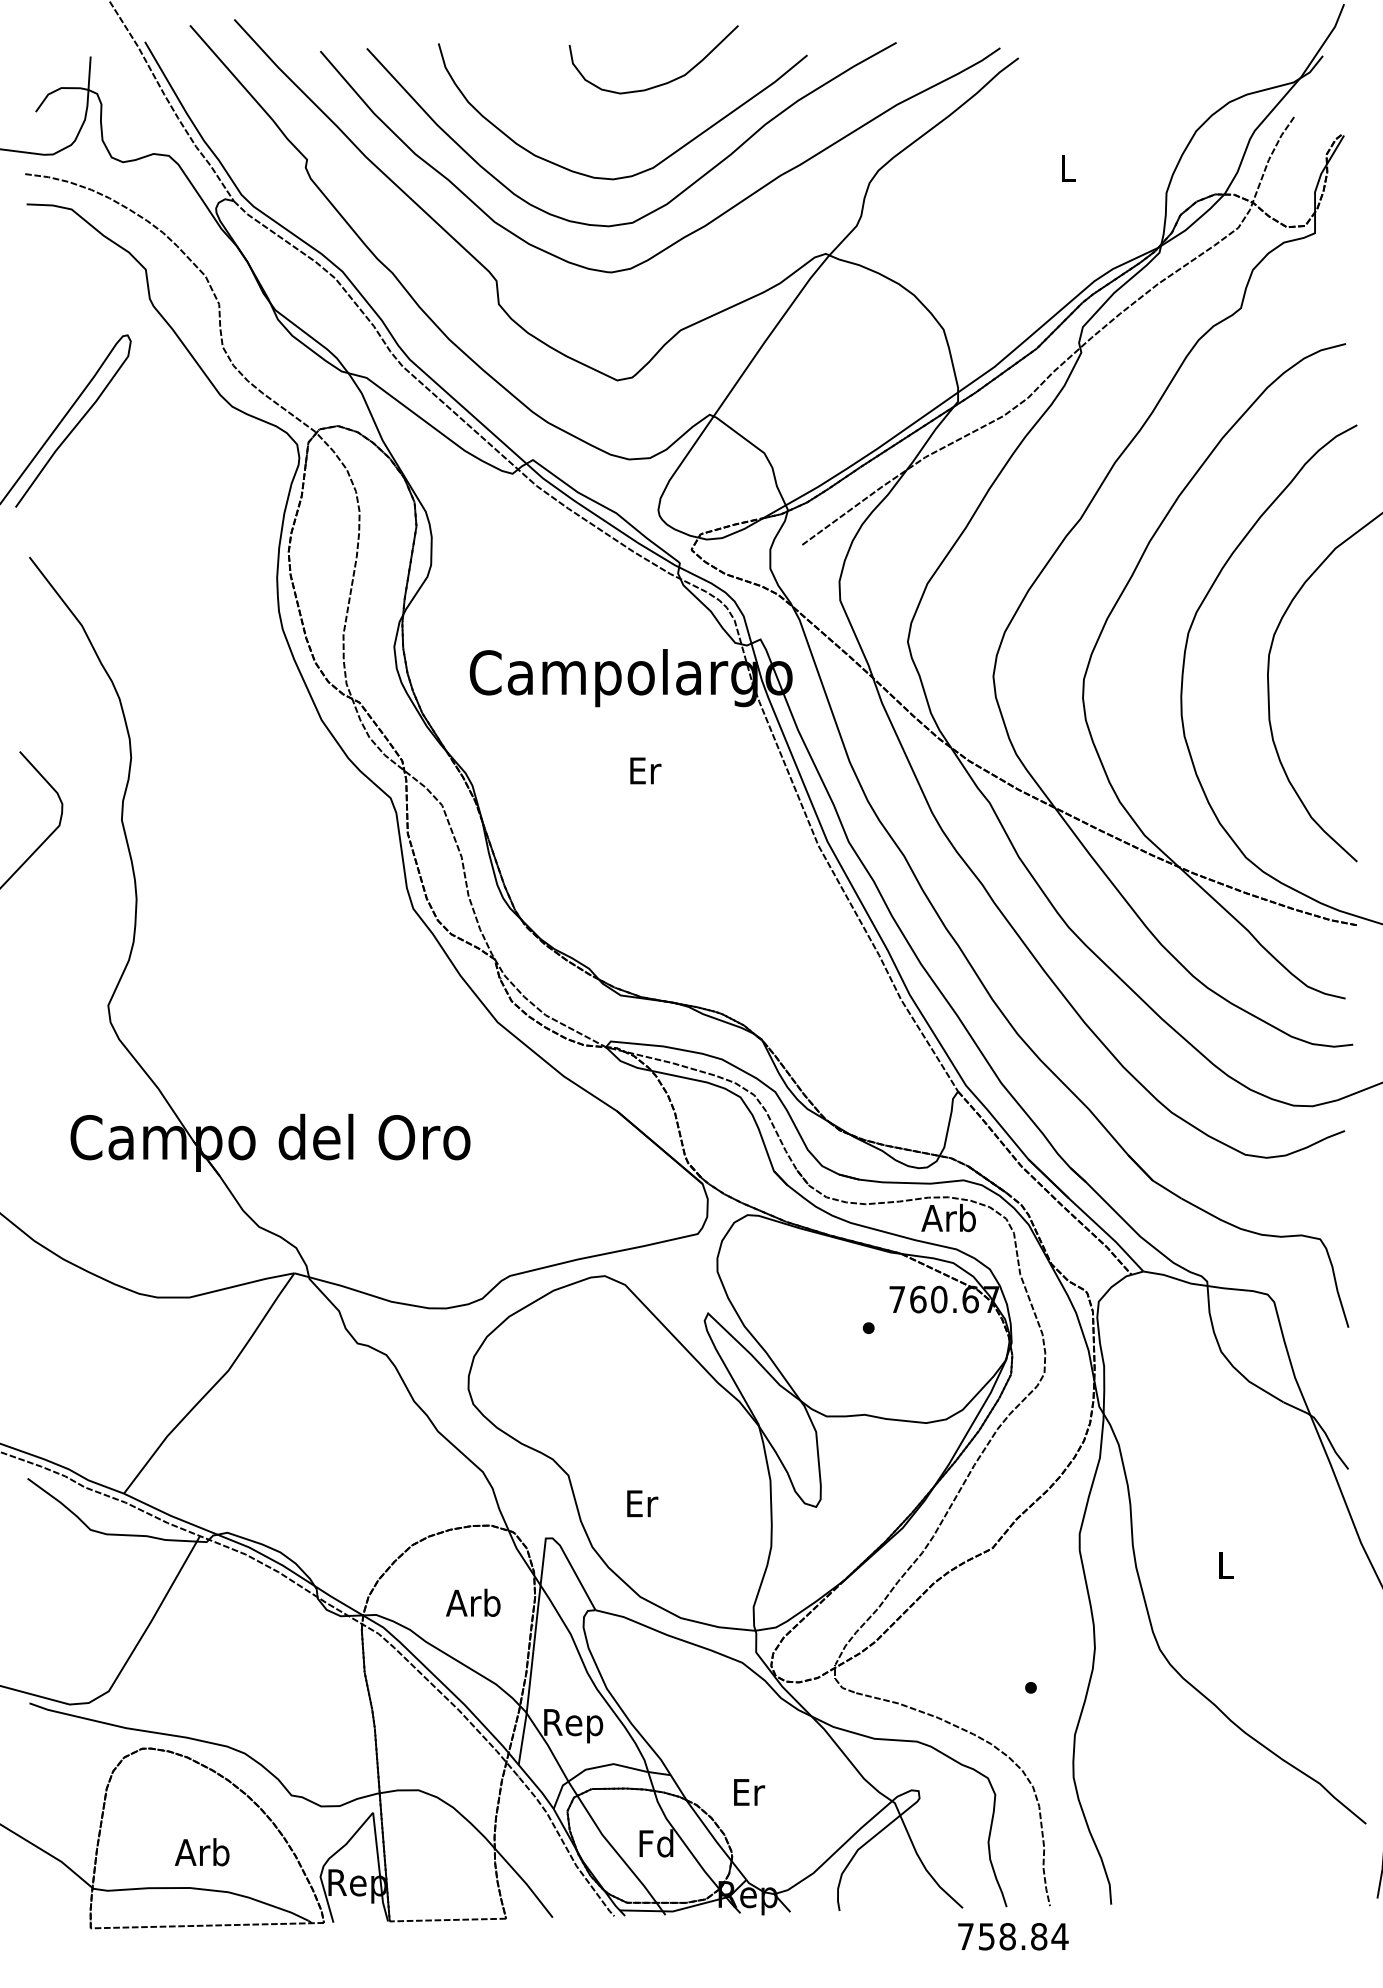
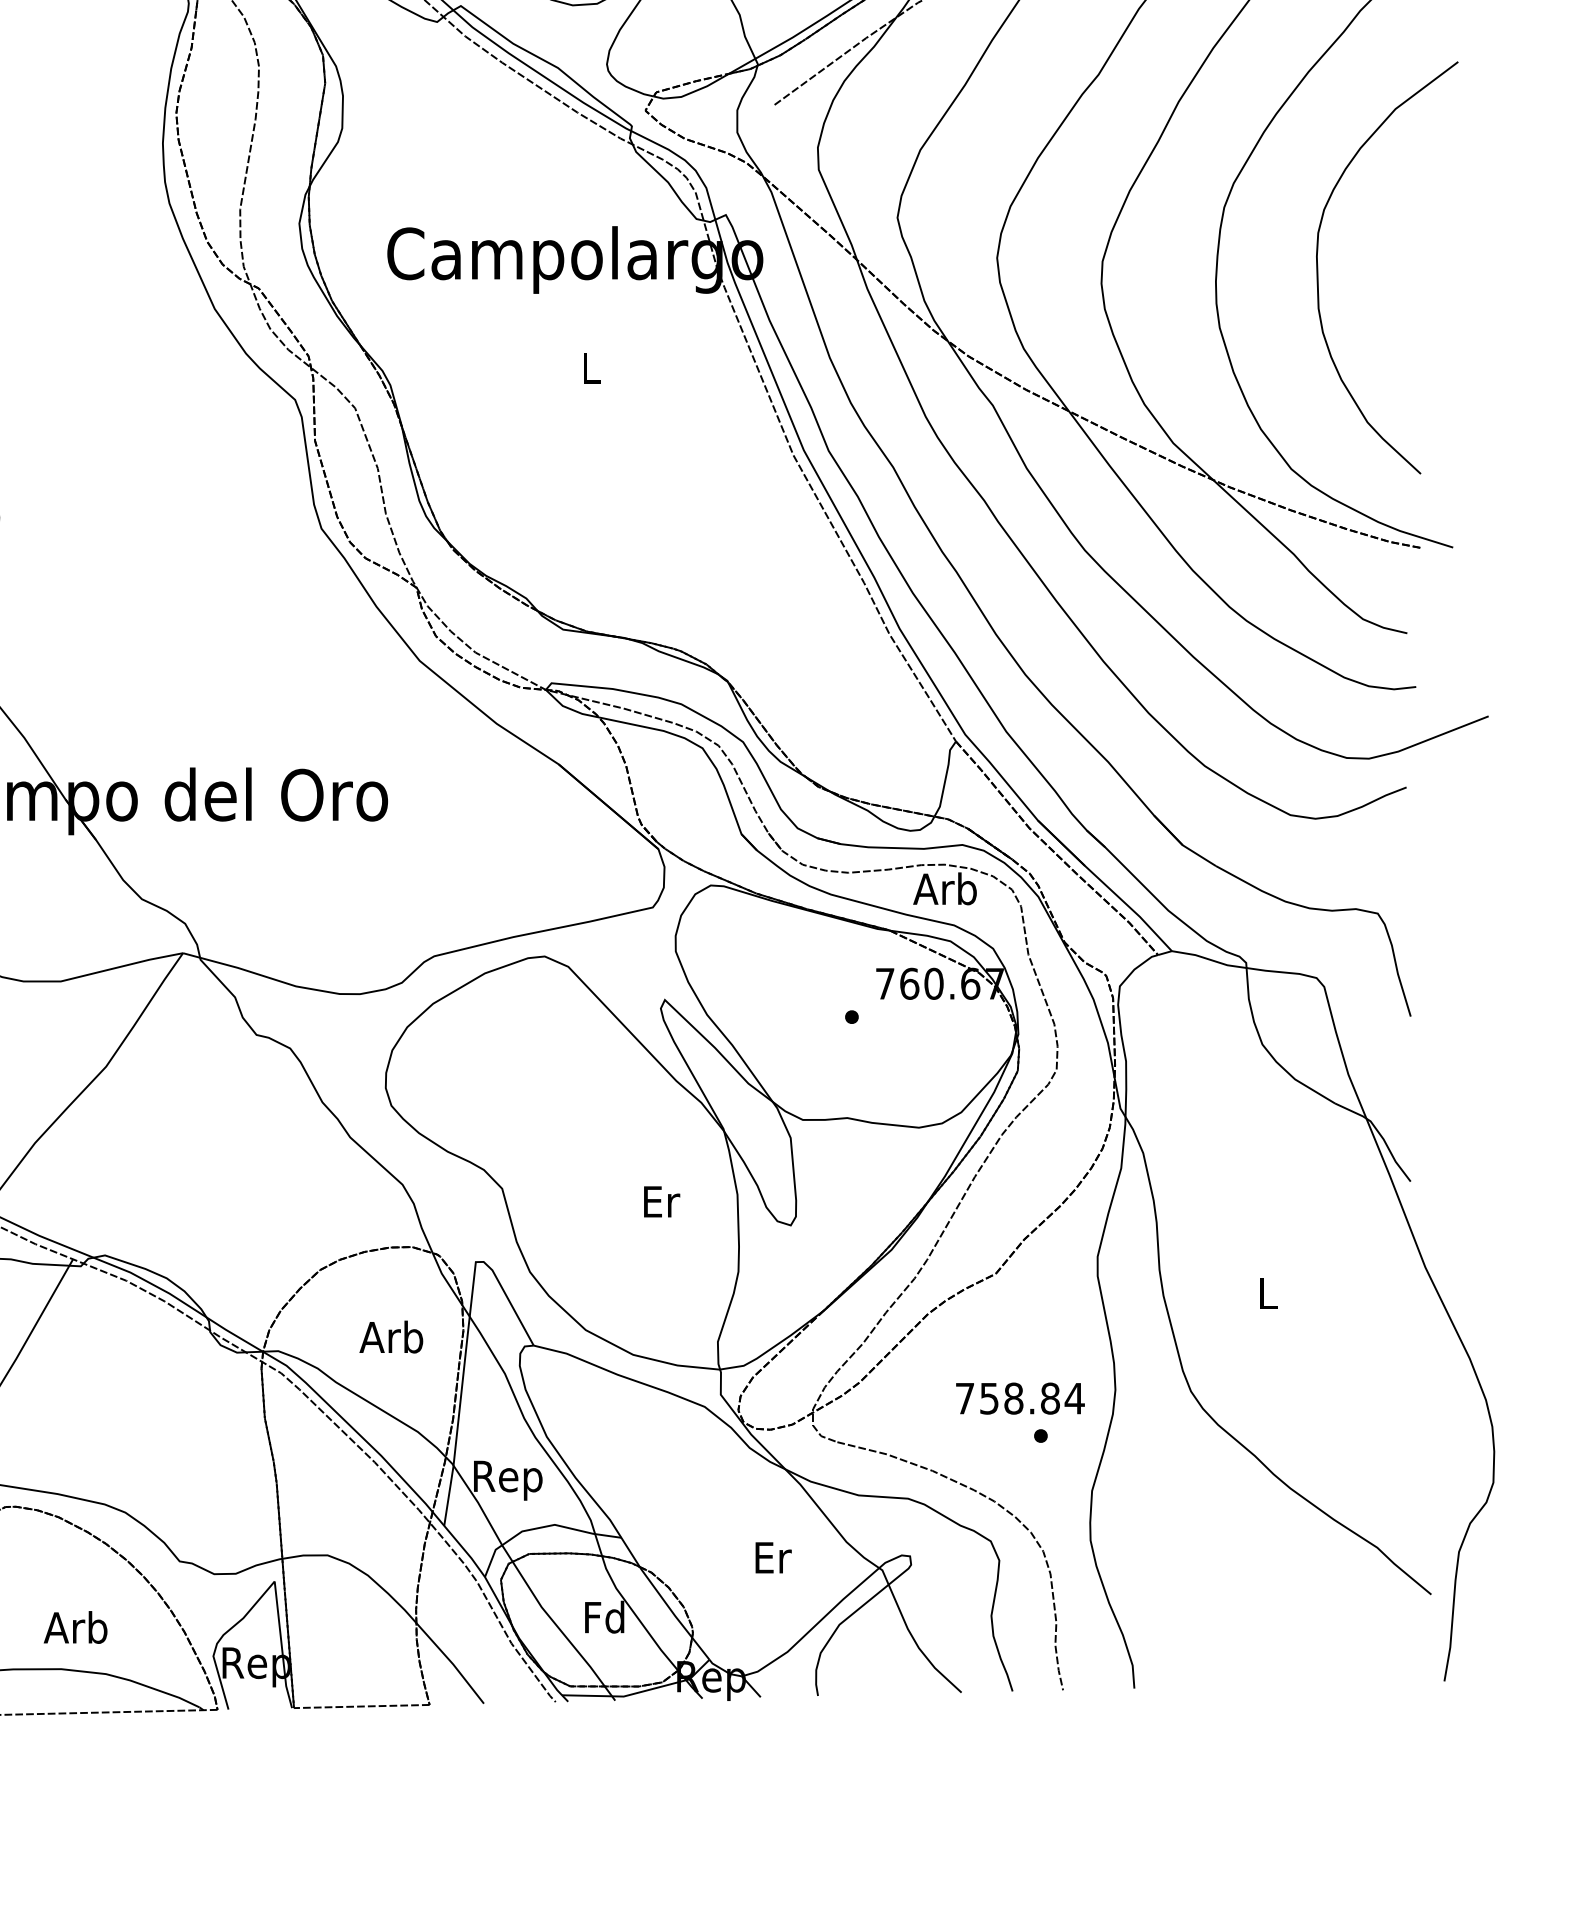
text: (645, 770) -> (591, 367), Er -> L
text: (642, 1503) -> (661, 1201), moved
text: (749, 1792) -> (773, 1557), moved
text: (1013, 1936) -> (1020, 1398), moved

